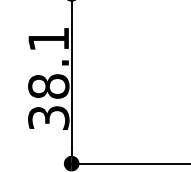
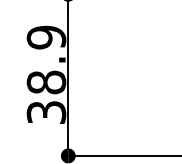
text: (48, 39) -> (46, 37), 38.1 -> 38.9

